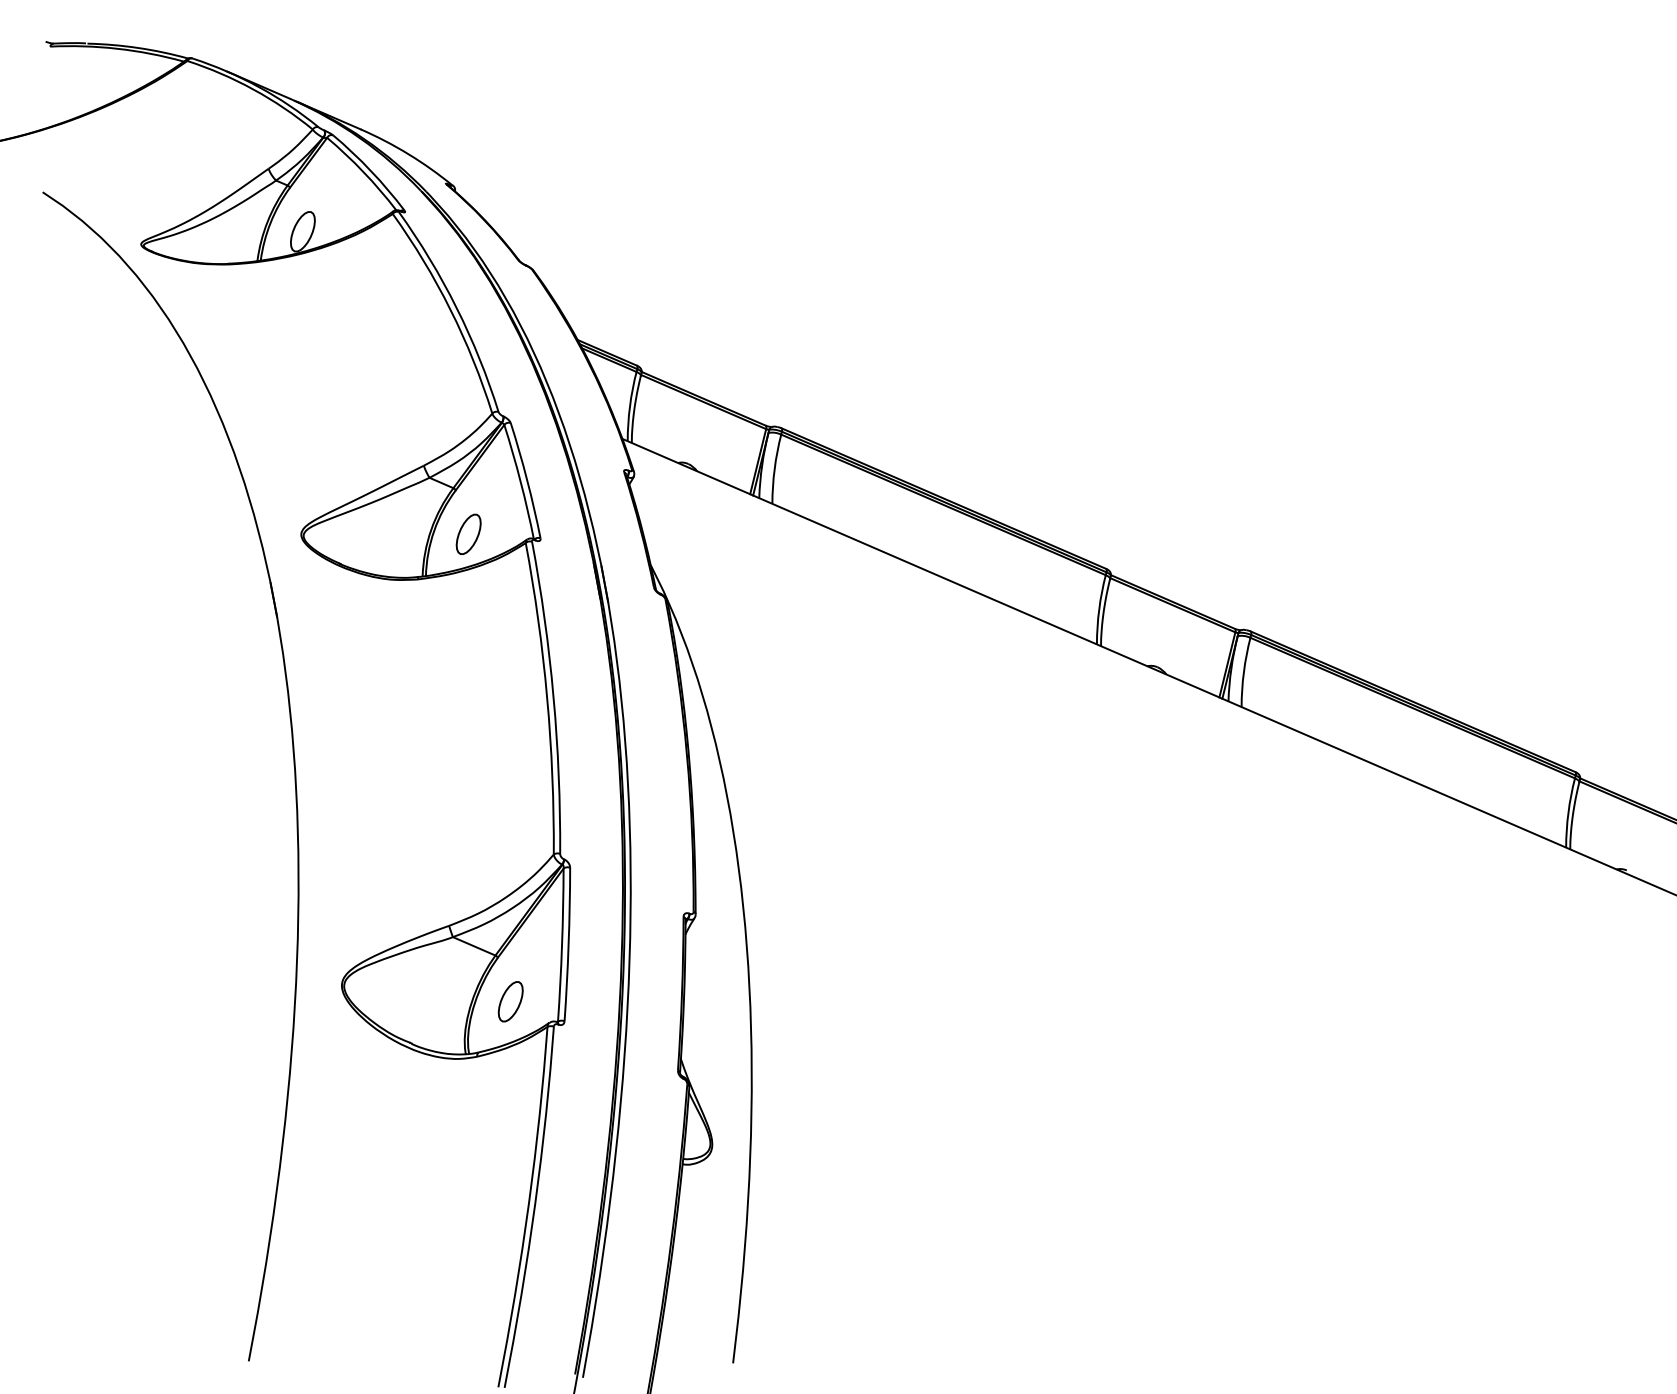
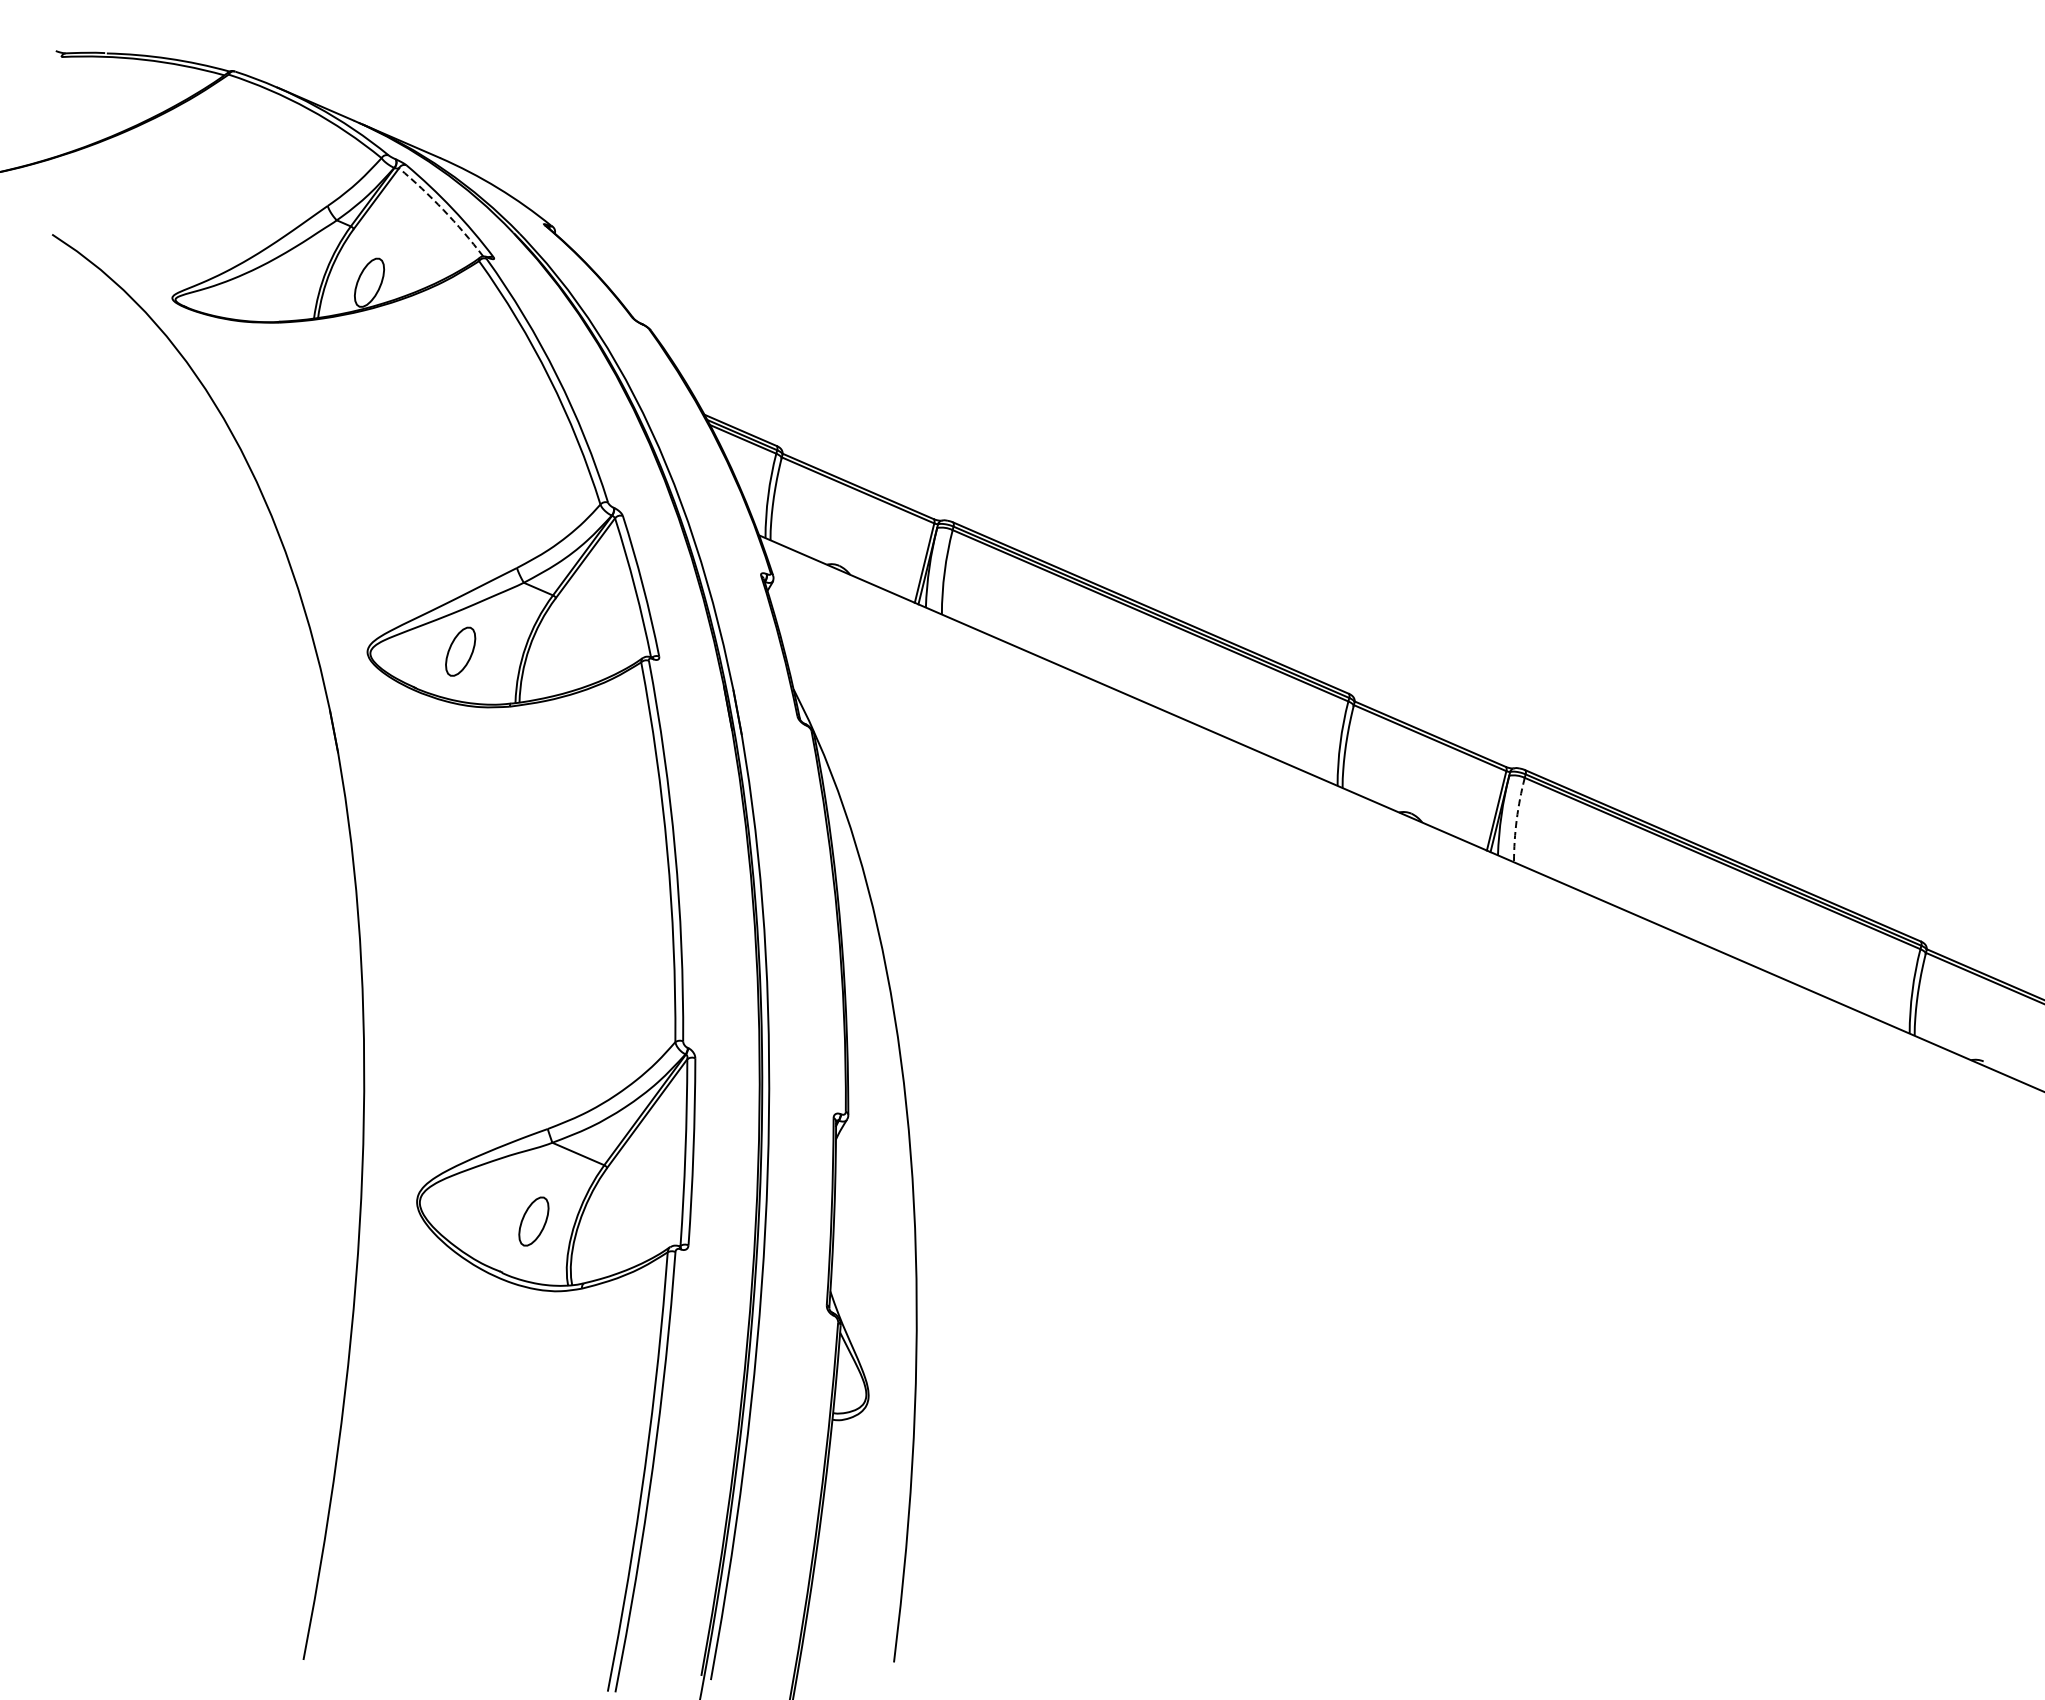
arc: (363, 172) -> (443, 210), solid -> dashed
part: (468, 534) -> (460, 651), moved
arc: (1243, 671) -> (1516, 819), solid -> dashed
part: (510, 1001) -> (533, 1221), moved

